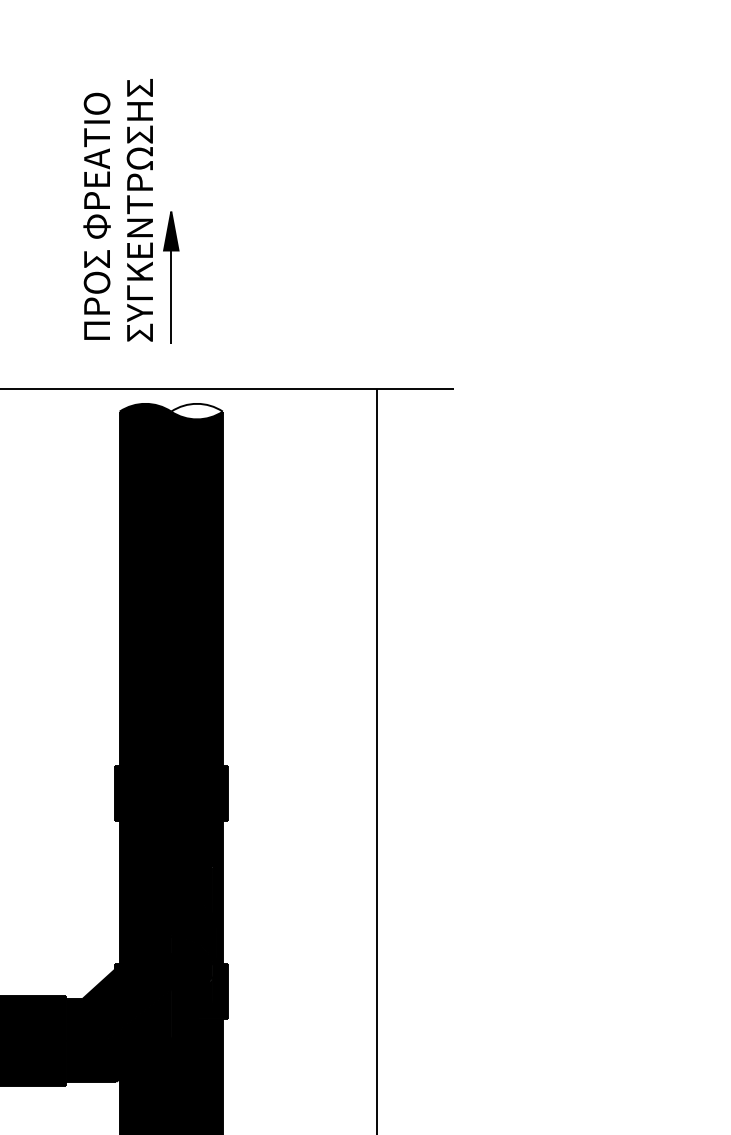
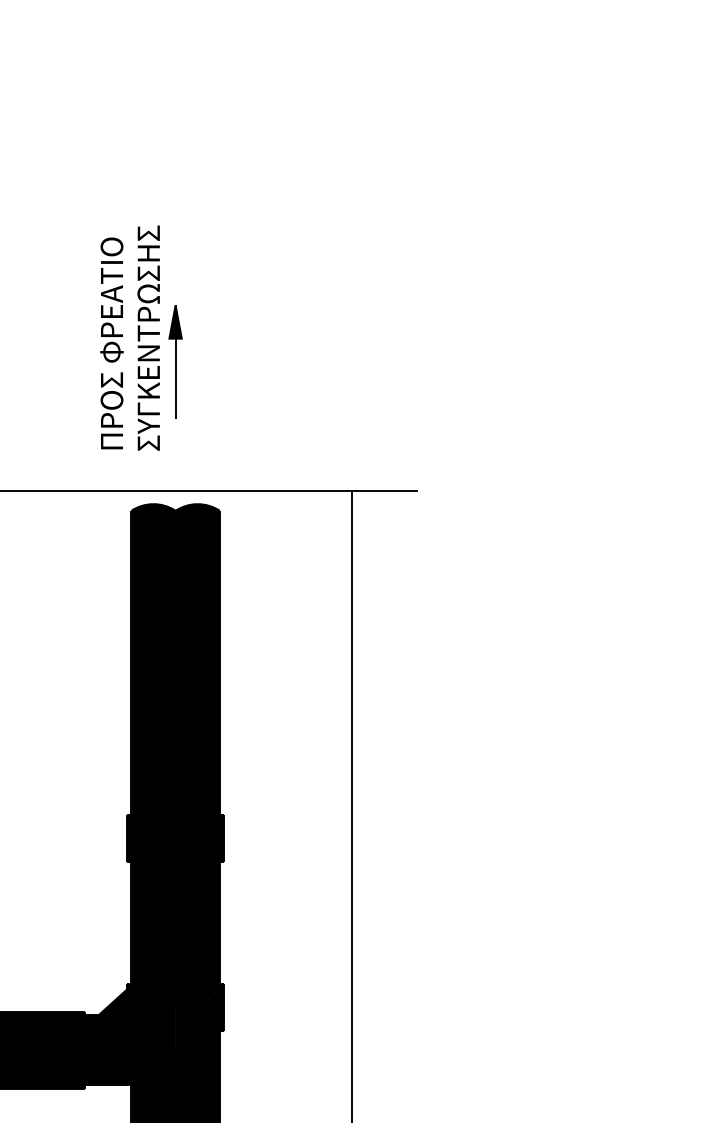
part: (171, 277) -> (175, 361), moved
fill: (196, 411) -> (197, 510), added

